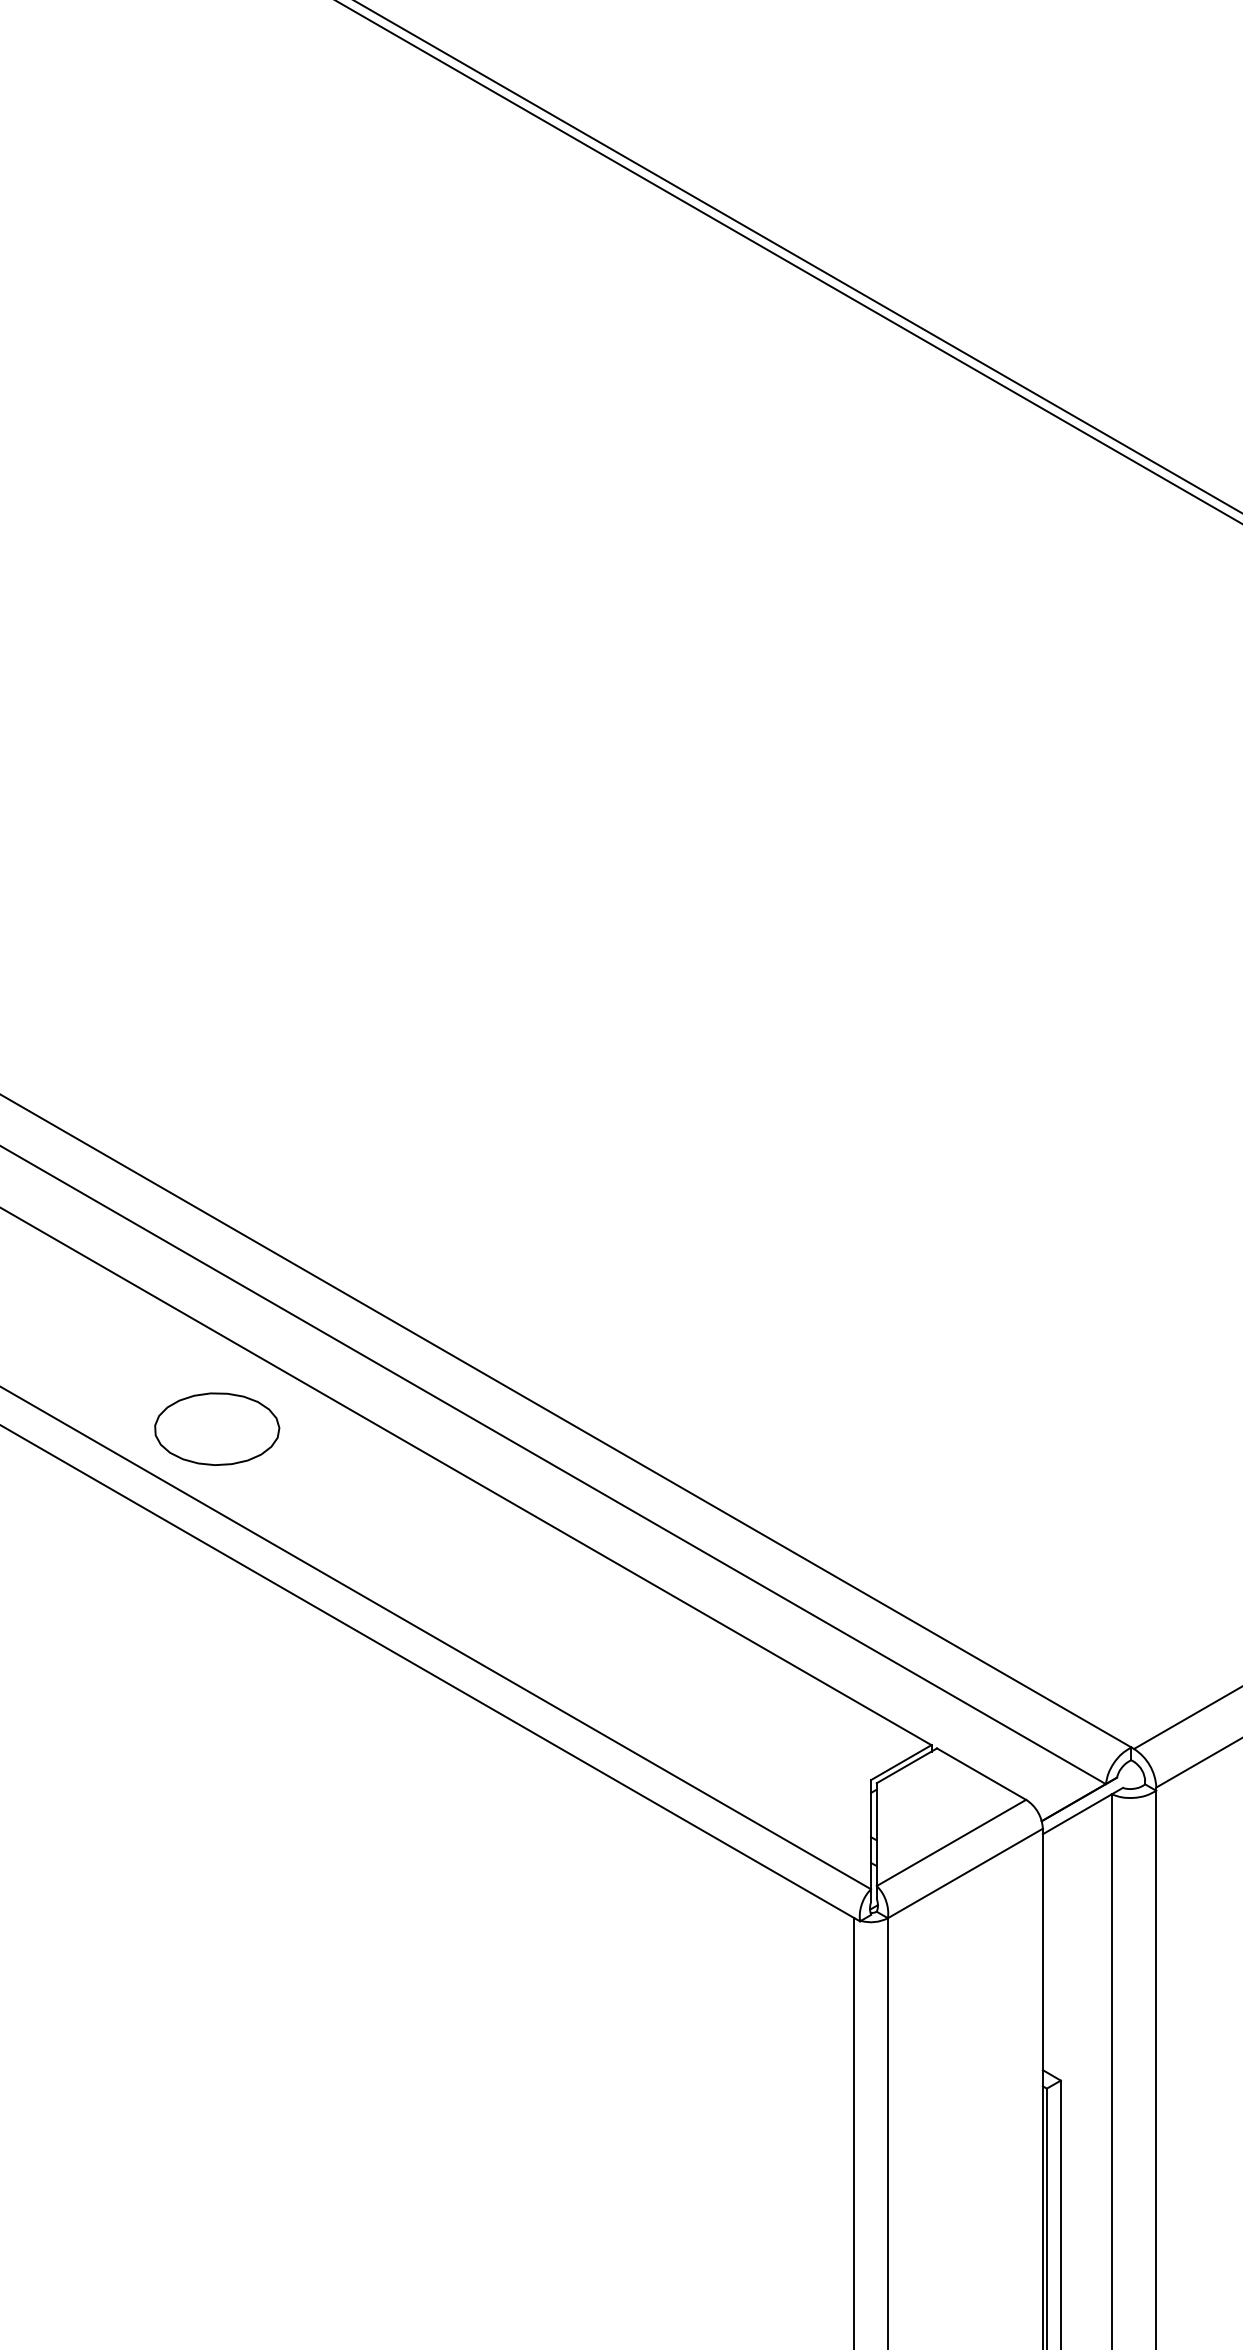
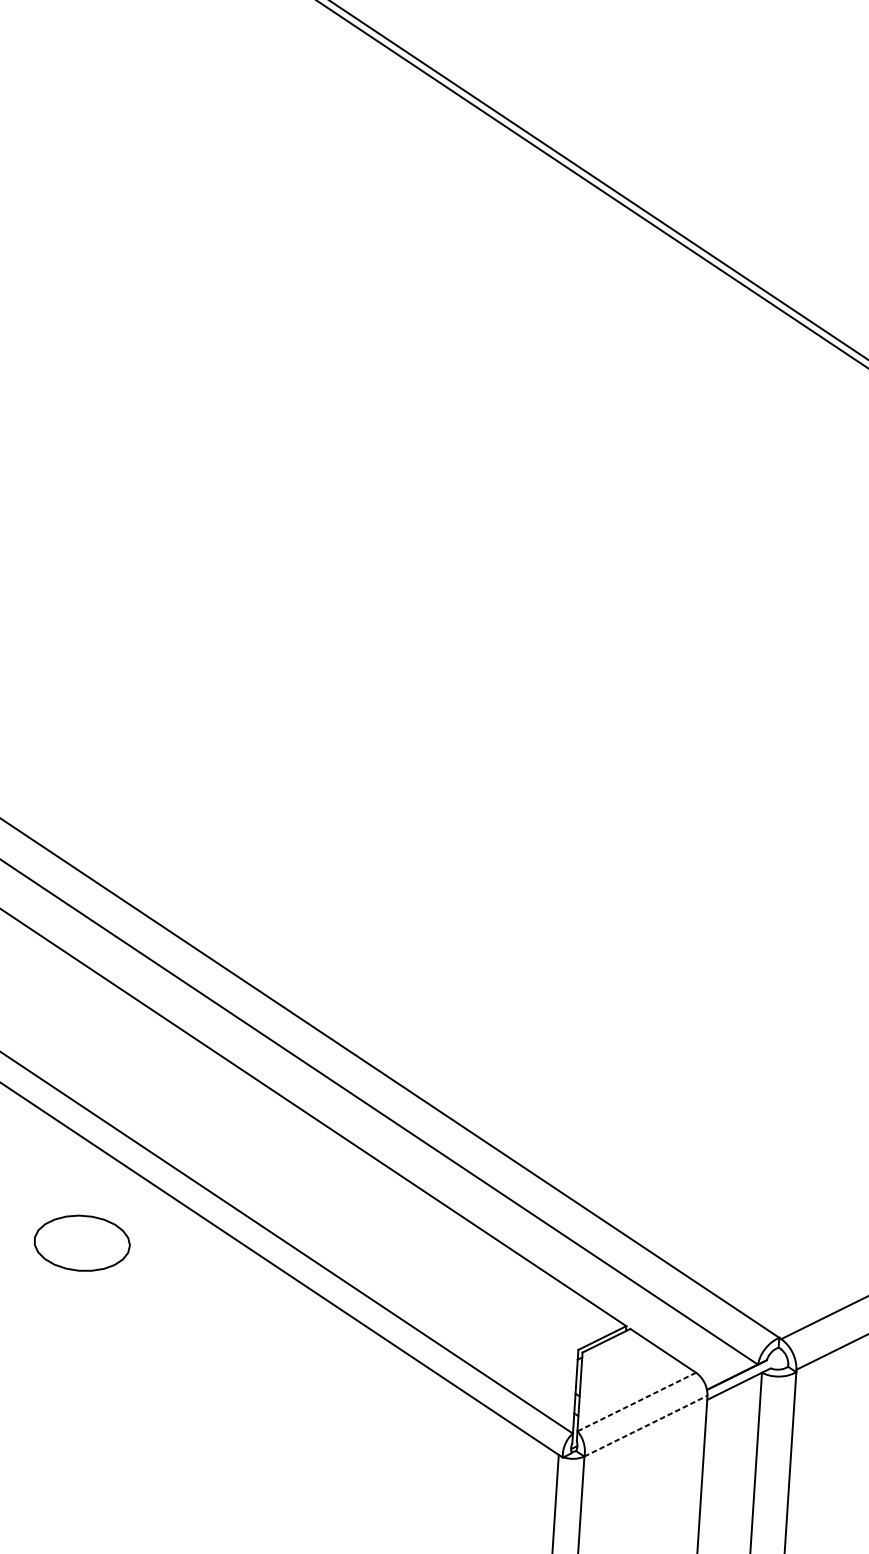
part: (217, 1428) -> (82, 1242), moved
line: (951, 1843) -> (636, 1402), solid -> dashed
line: (965, 1873) -> (646, 1426), solid -> dashed

